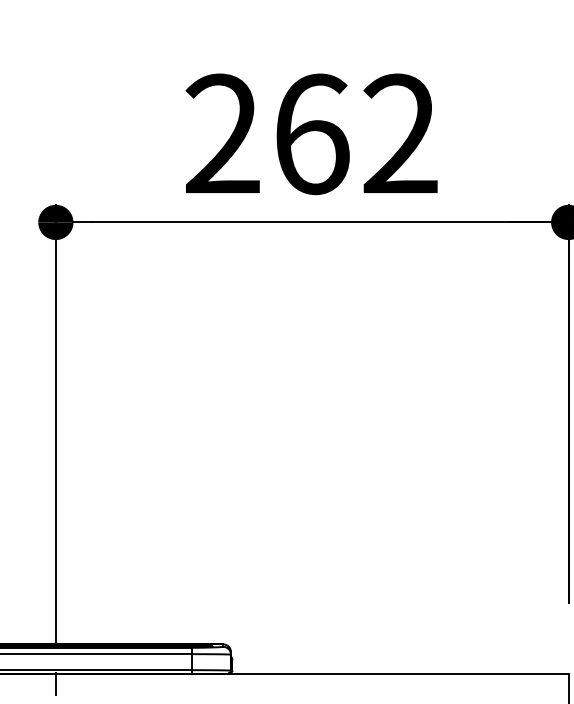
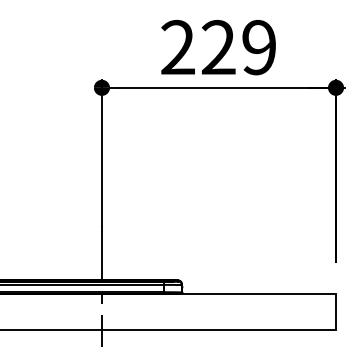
text: (355, 134) -> (238, 47), 262 -> 229

